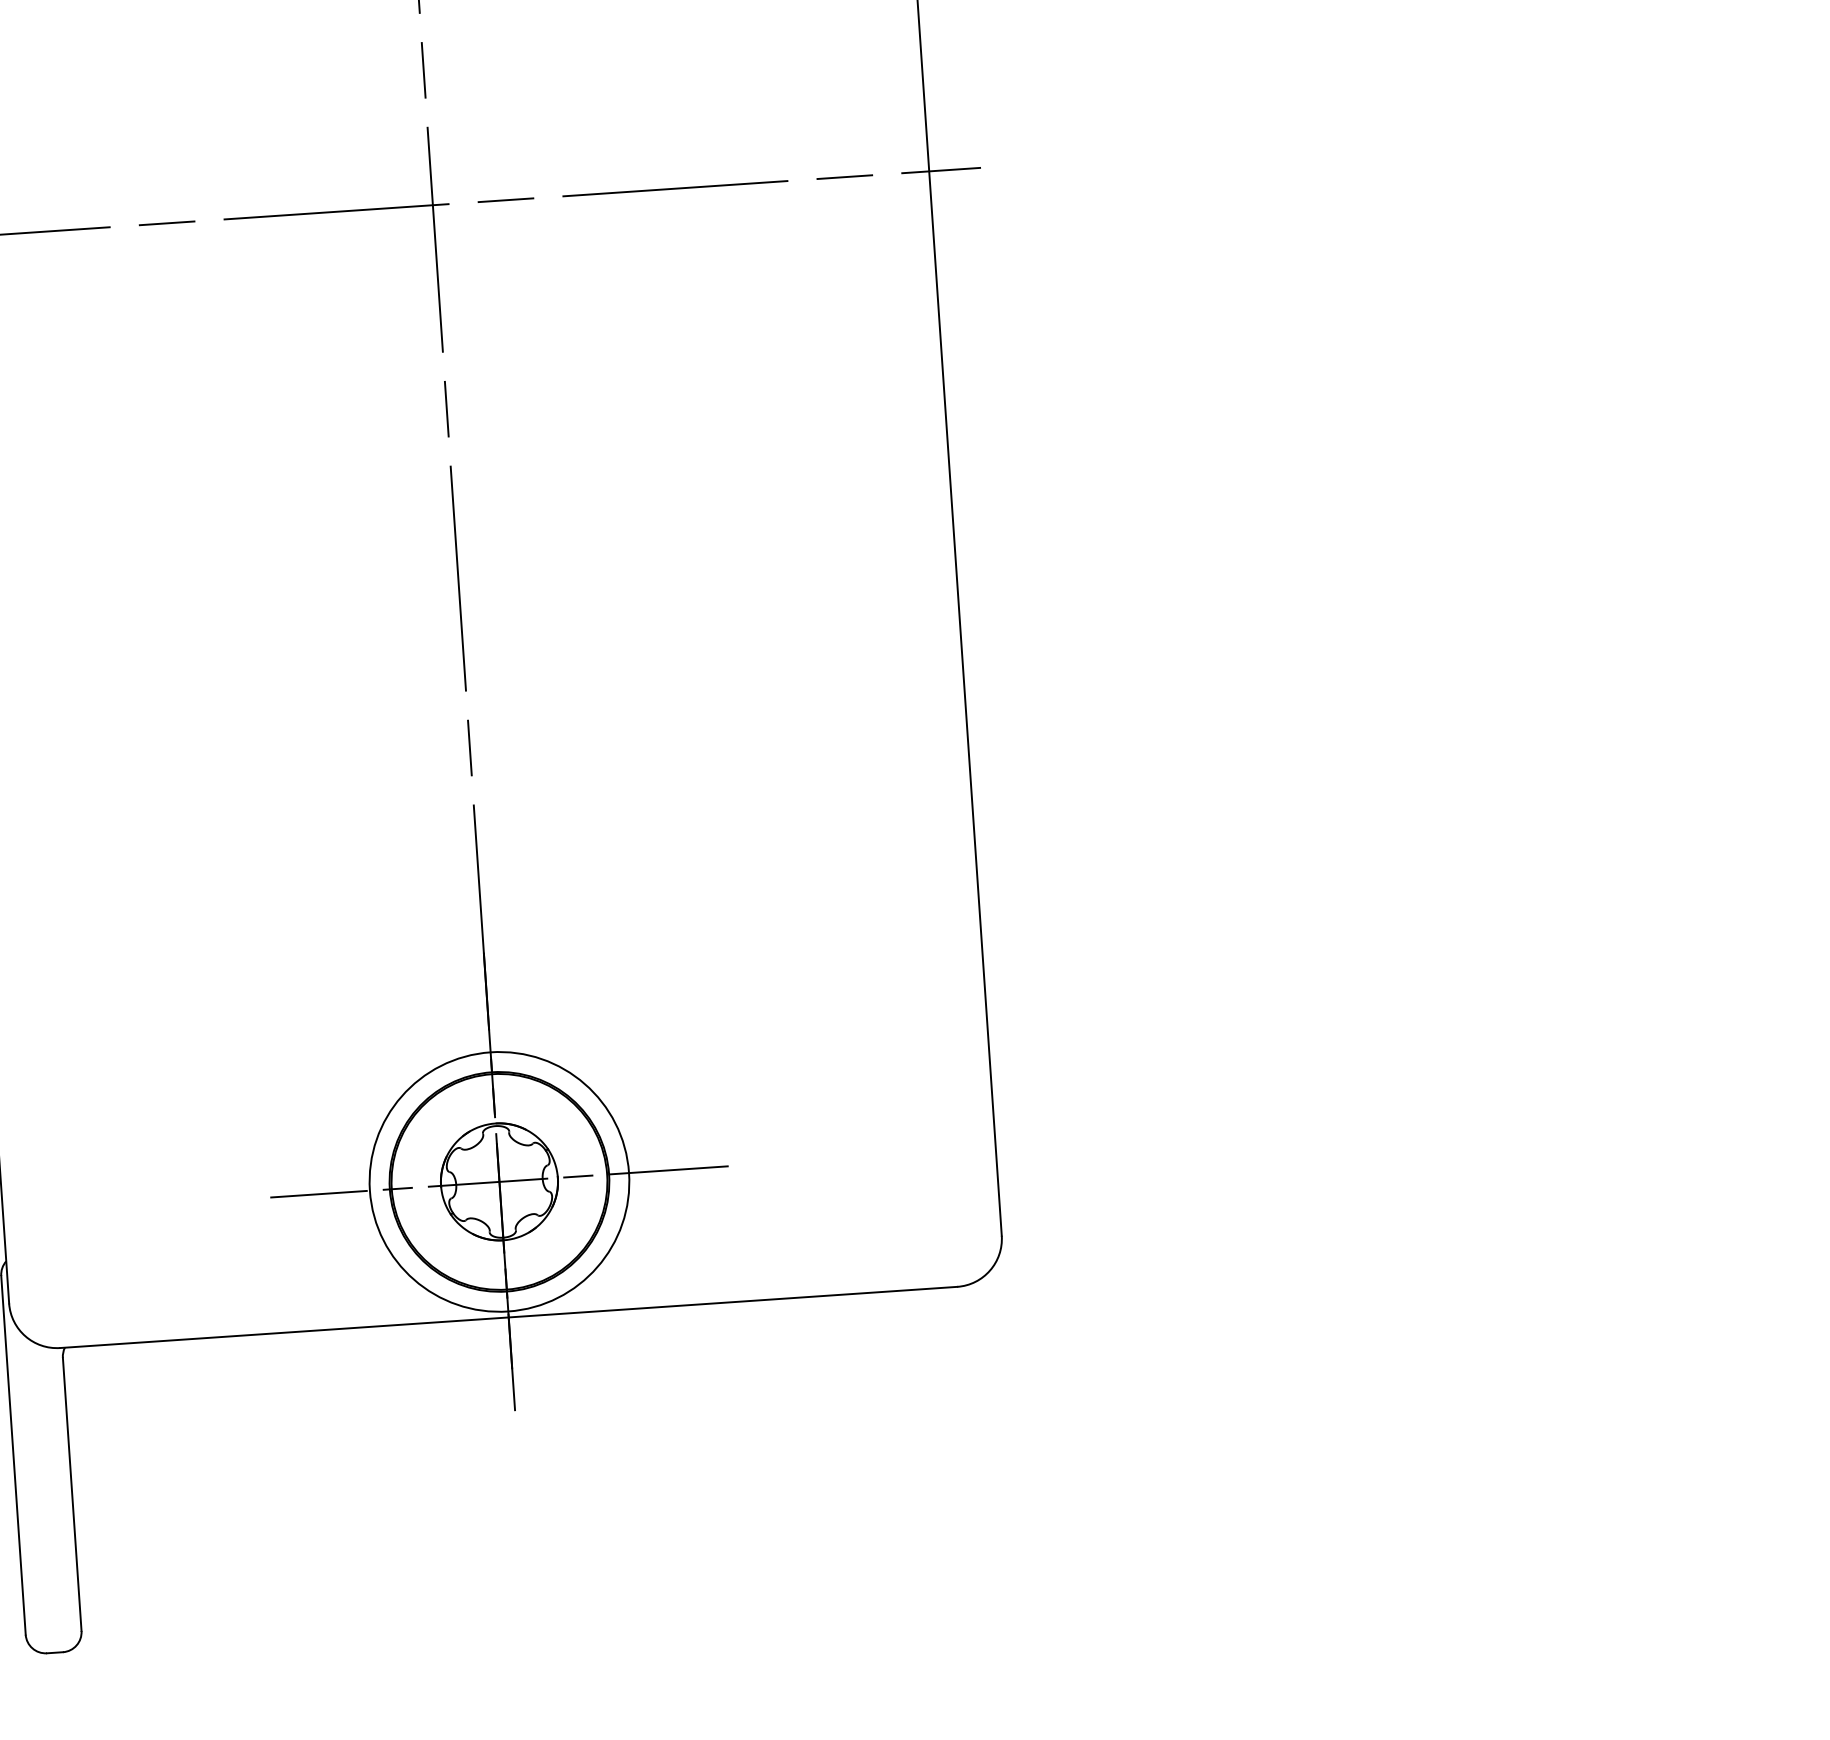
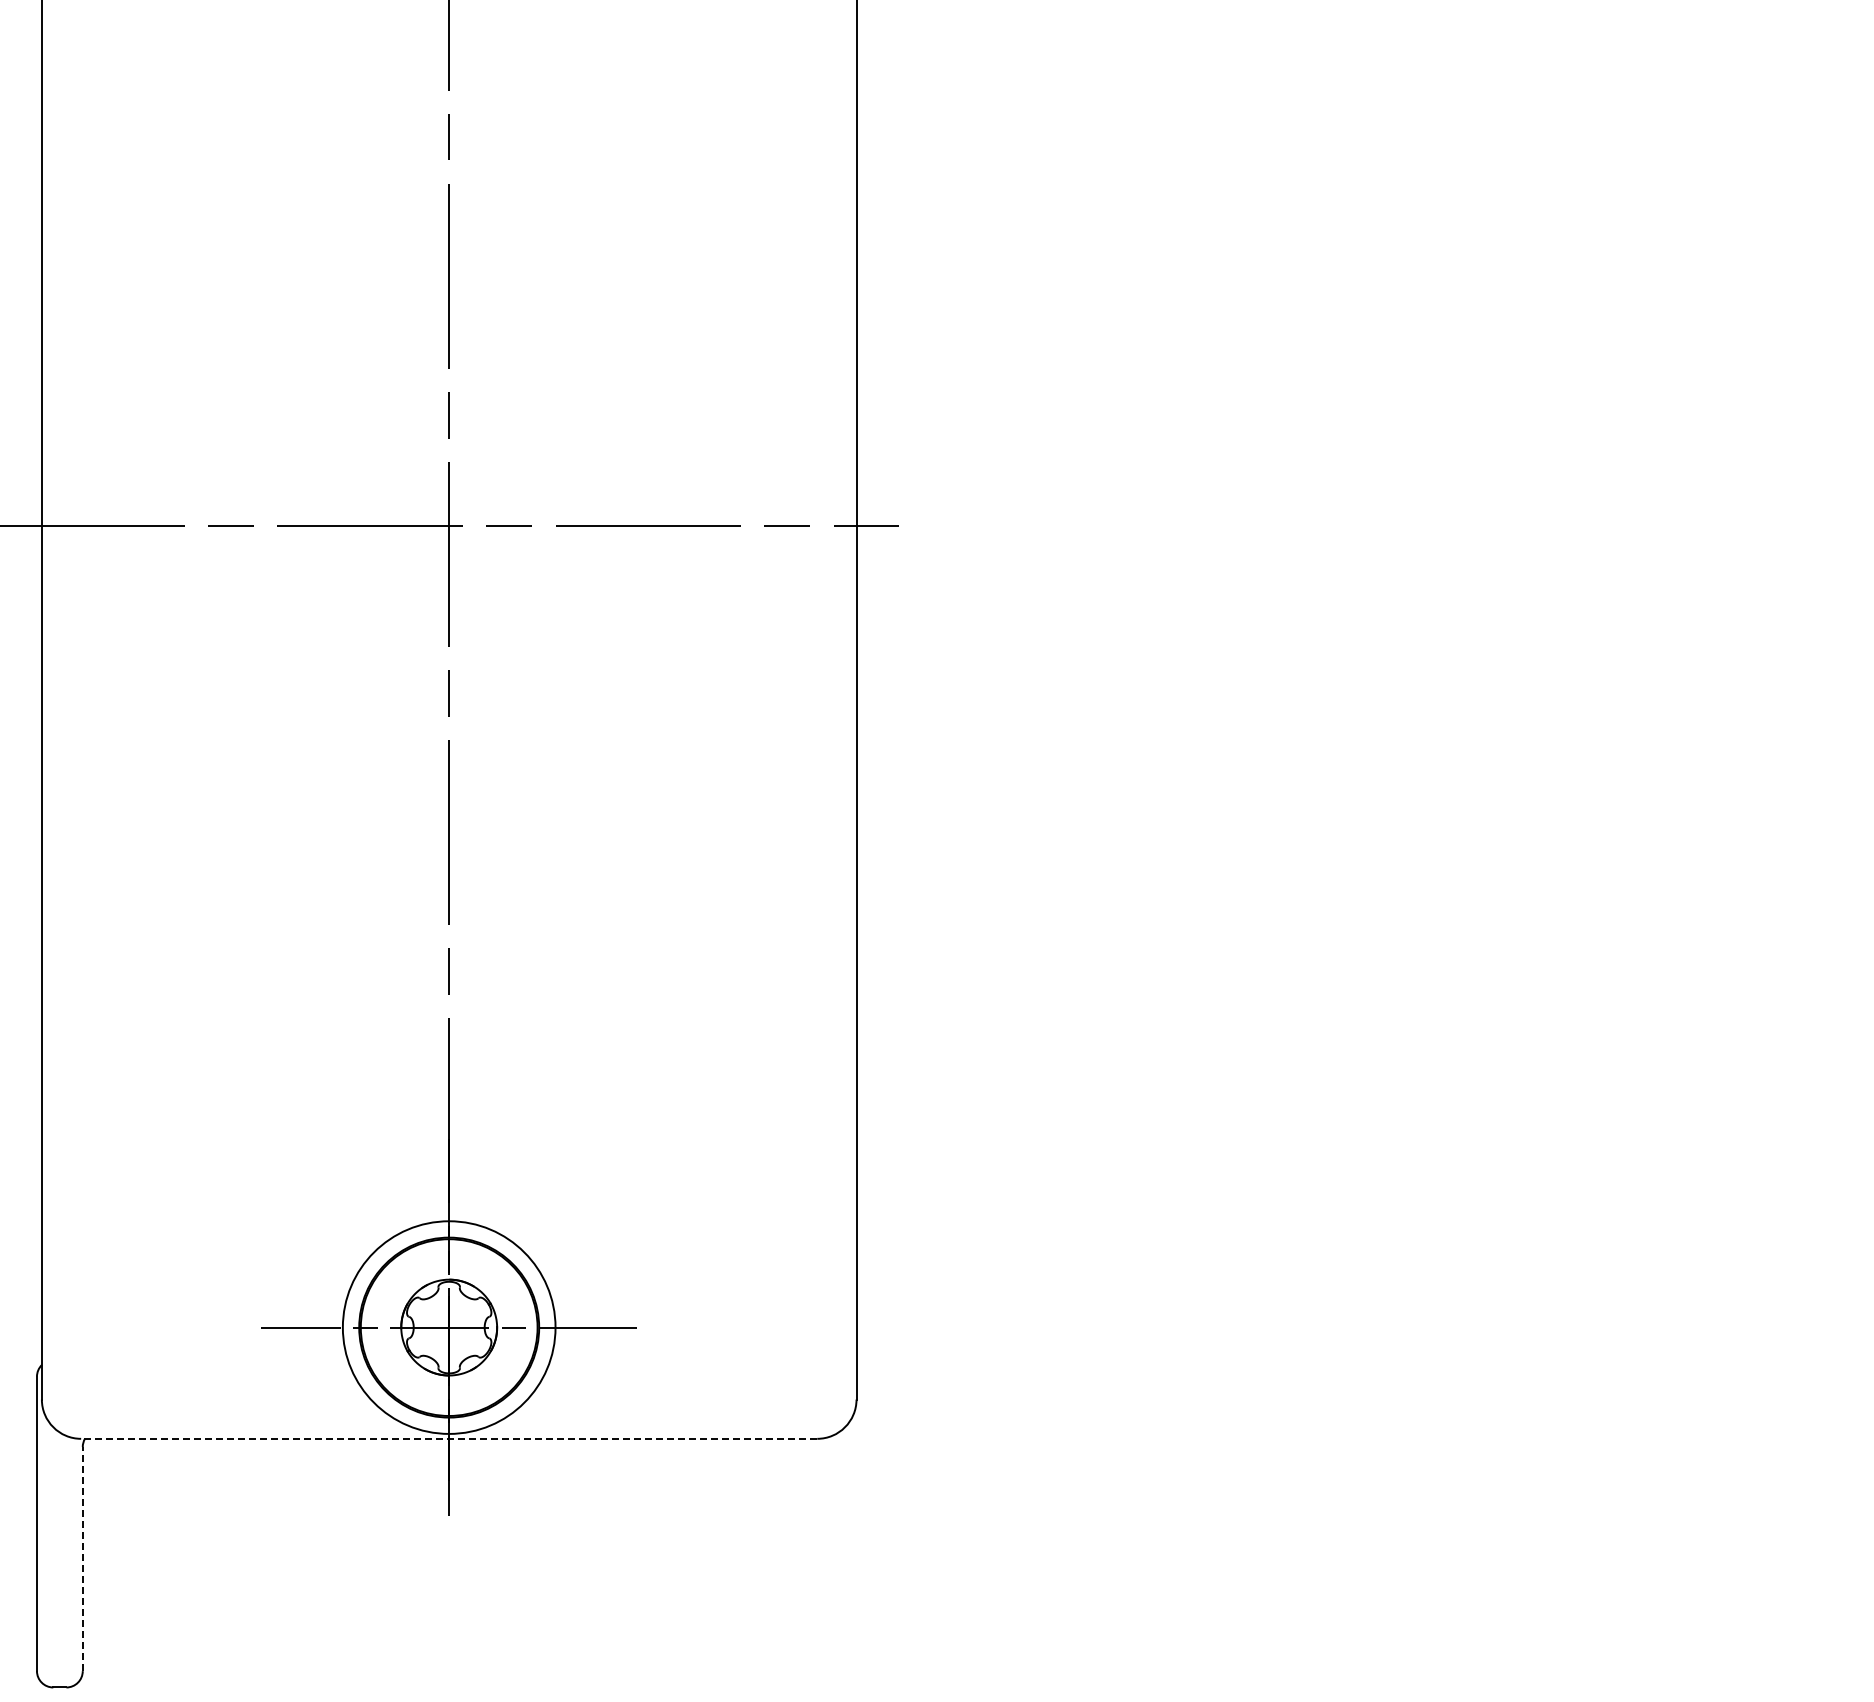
line: (507, 1317) -> (448, 1438), solid -> dashed
line: (71, 1493) -> (82, 1558), solid -> dashed

